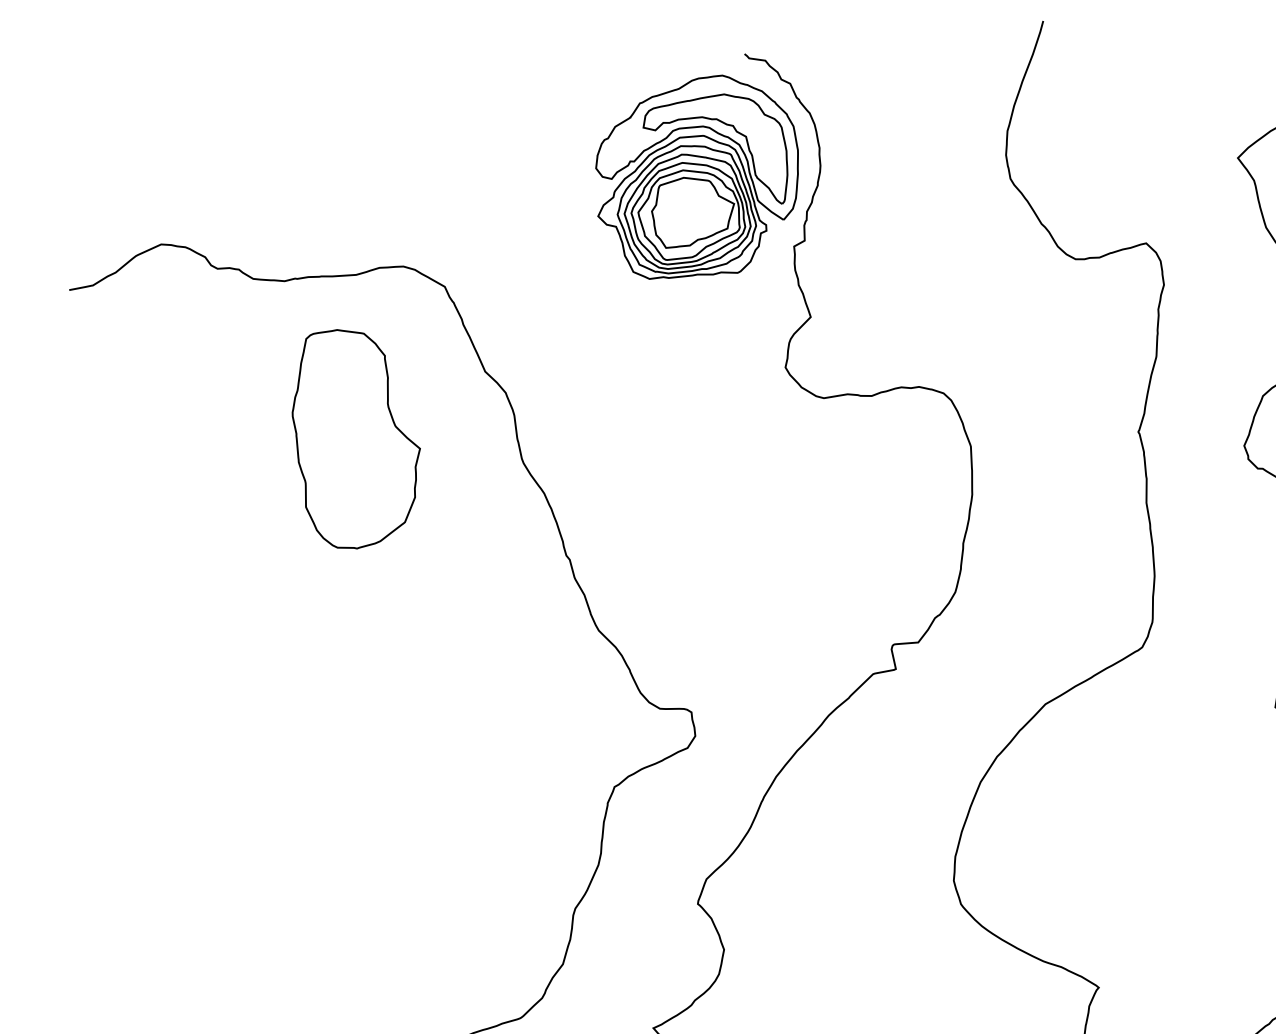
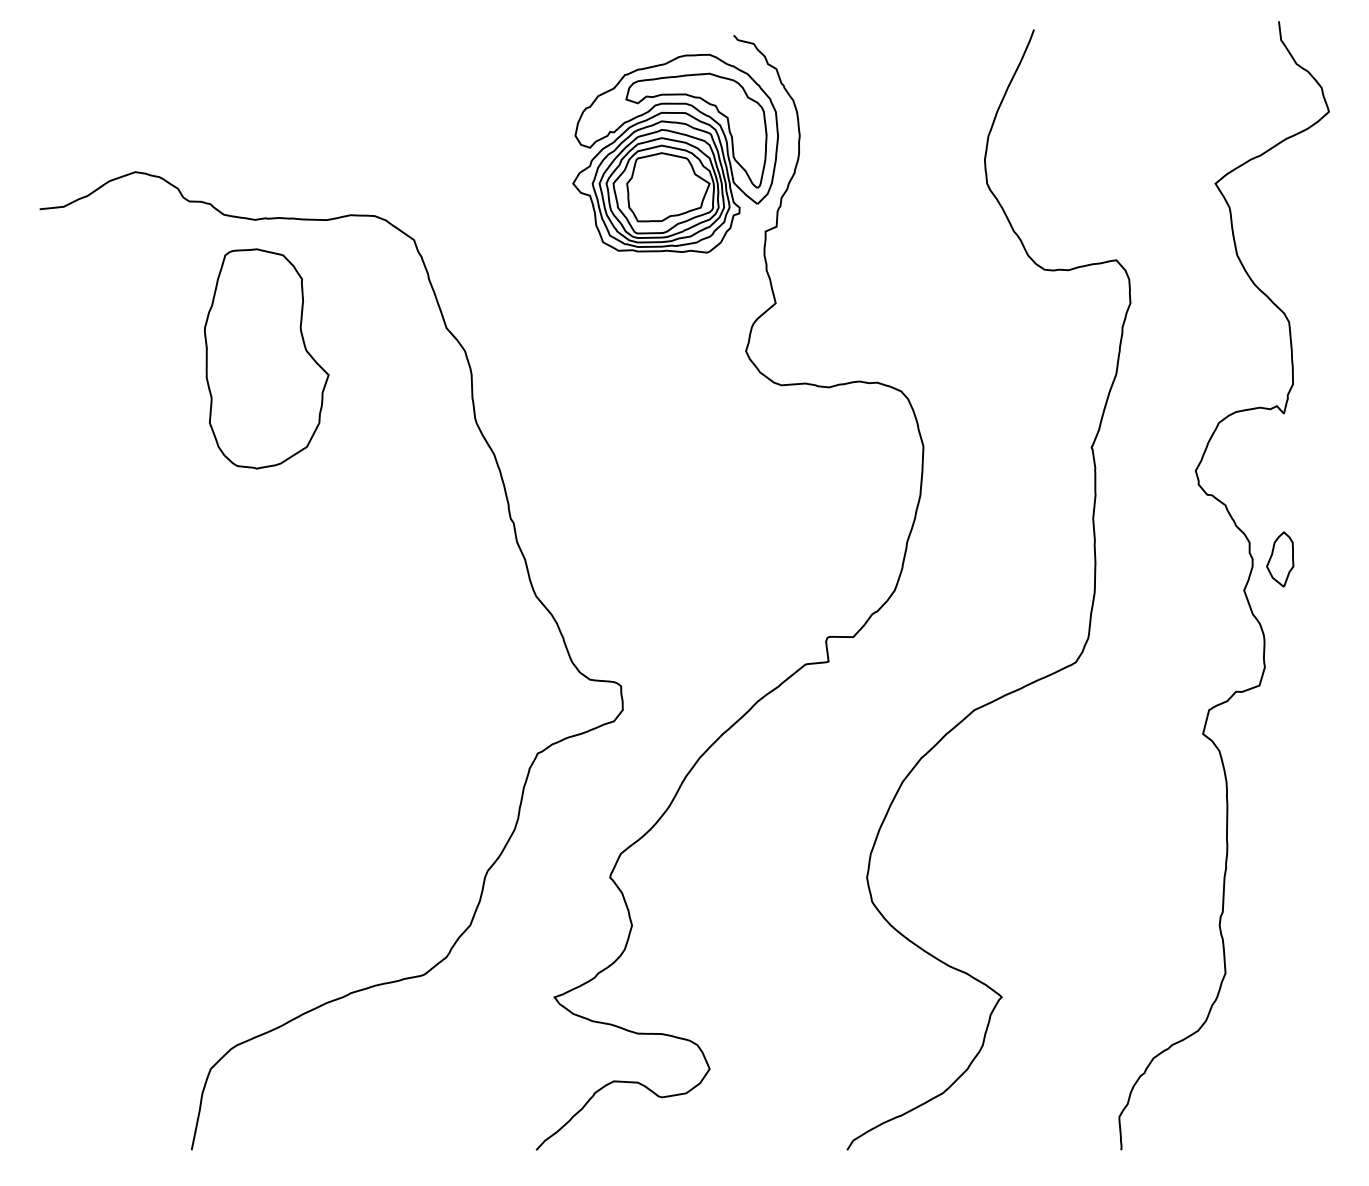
part: (356, 437) -> (266, 358), moved

